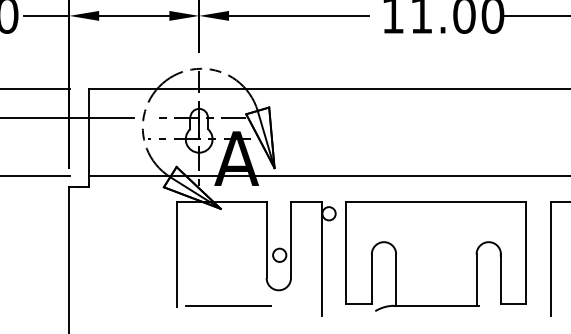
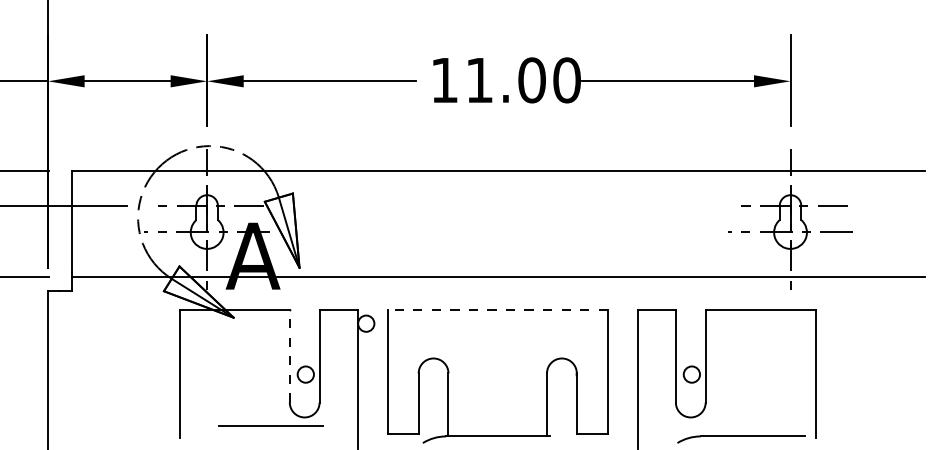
line: (436, 202) -> (497, 309), solid -> dashed
line: (266, 239) -> (289, 355), solid -> dashed
line: (228, 305) -> (270, 425), moved

